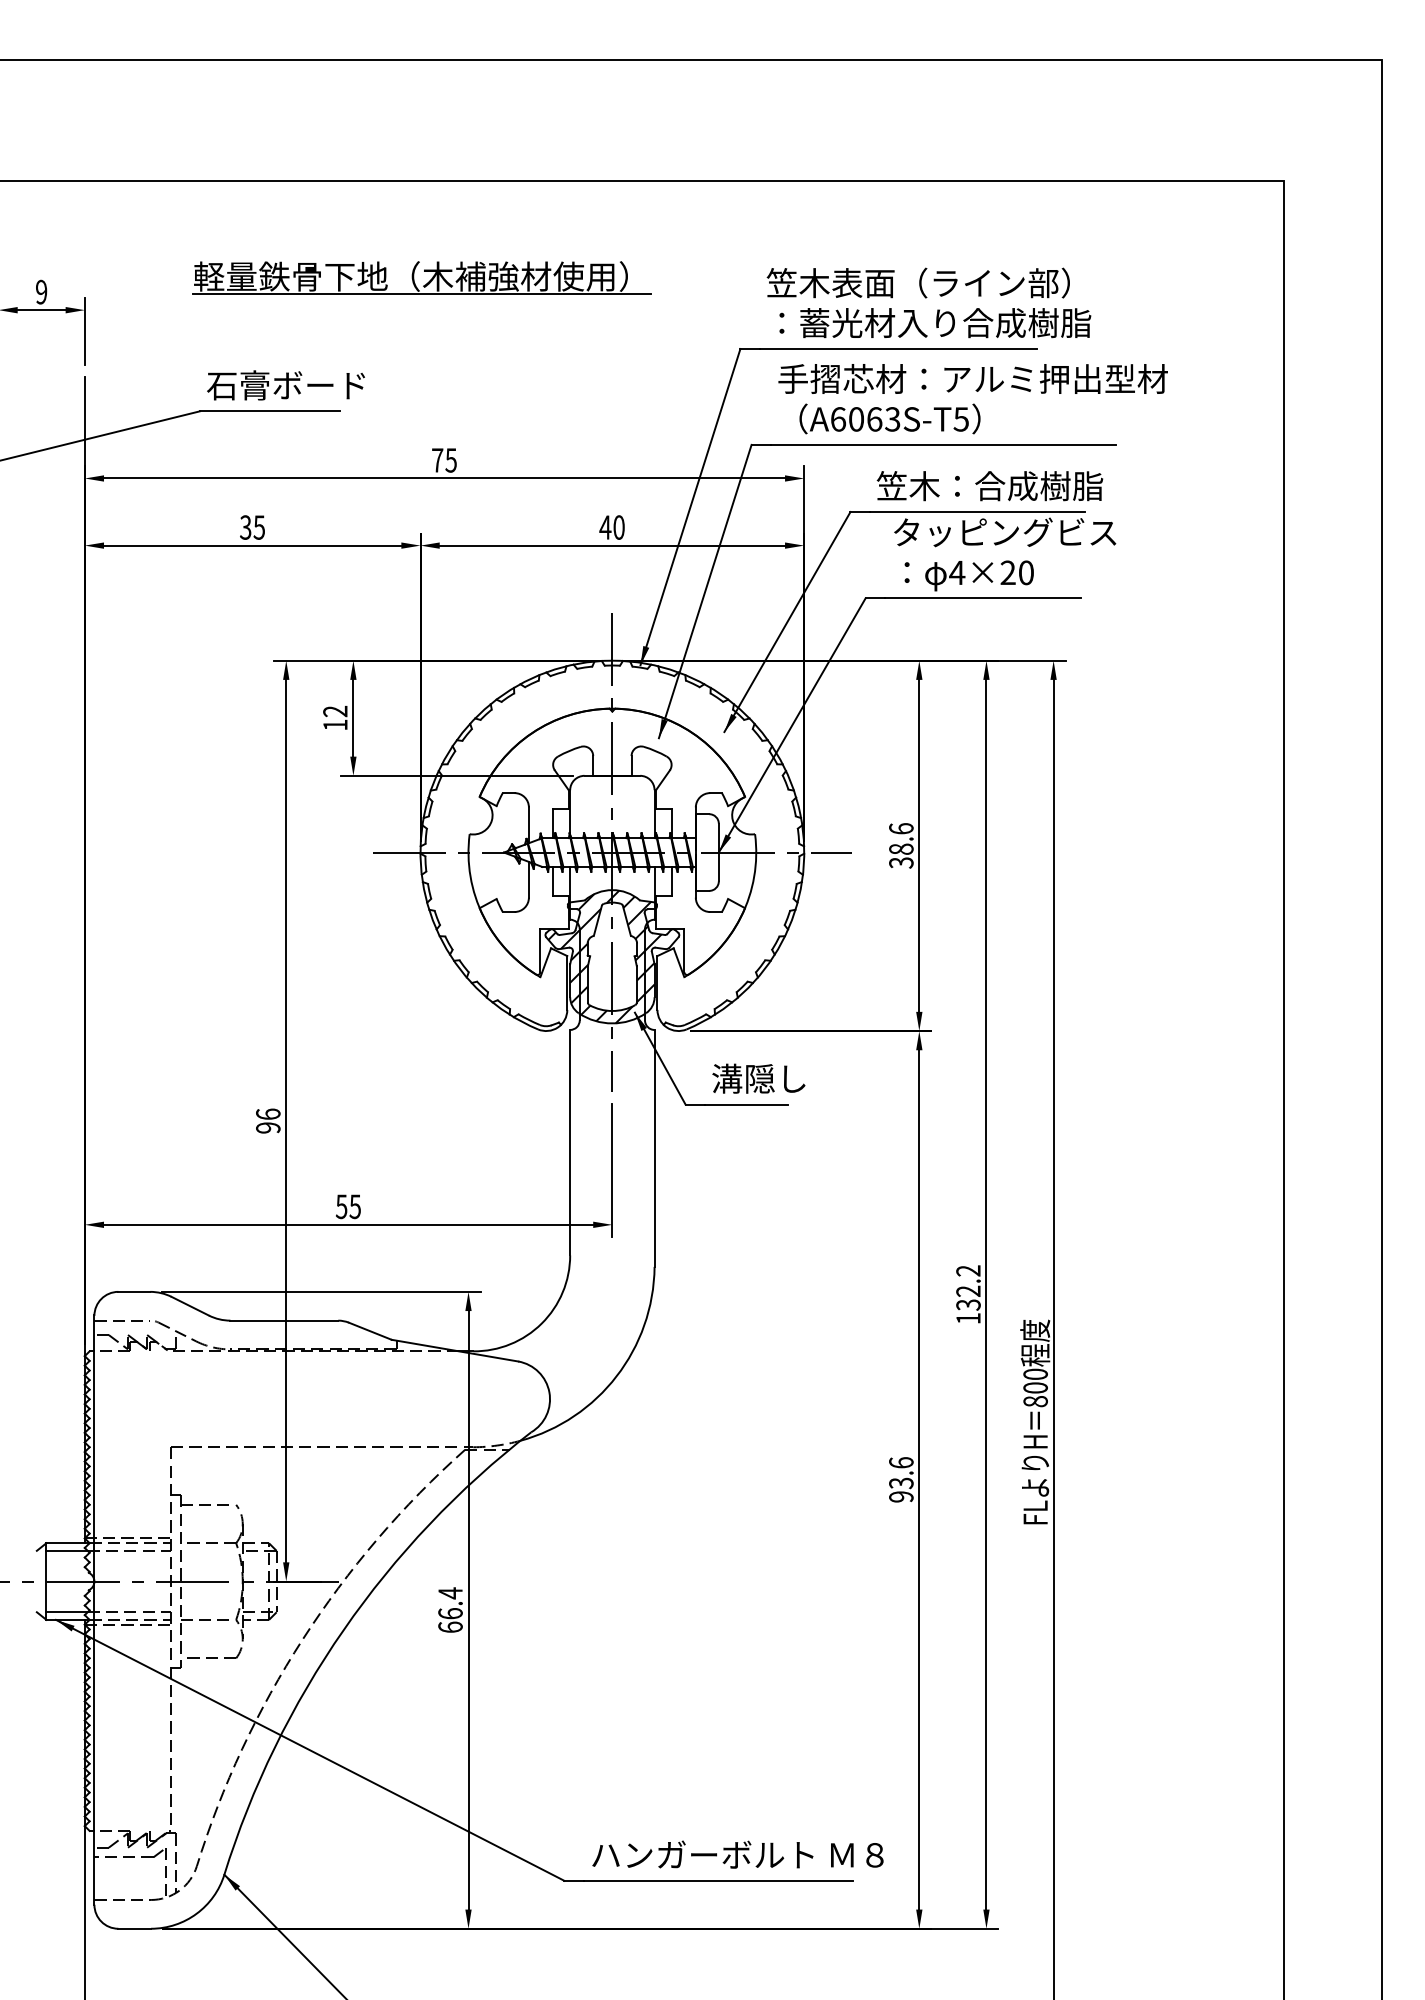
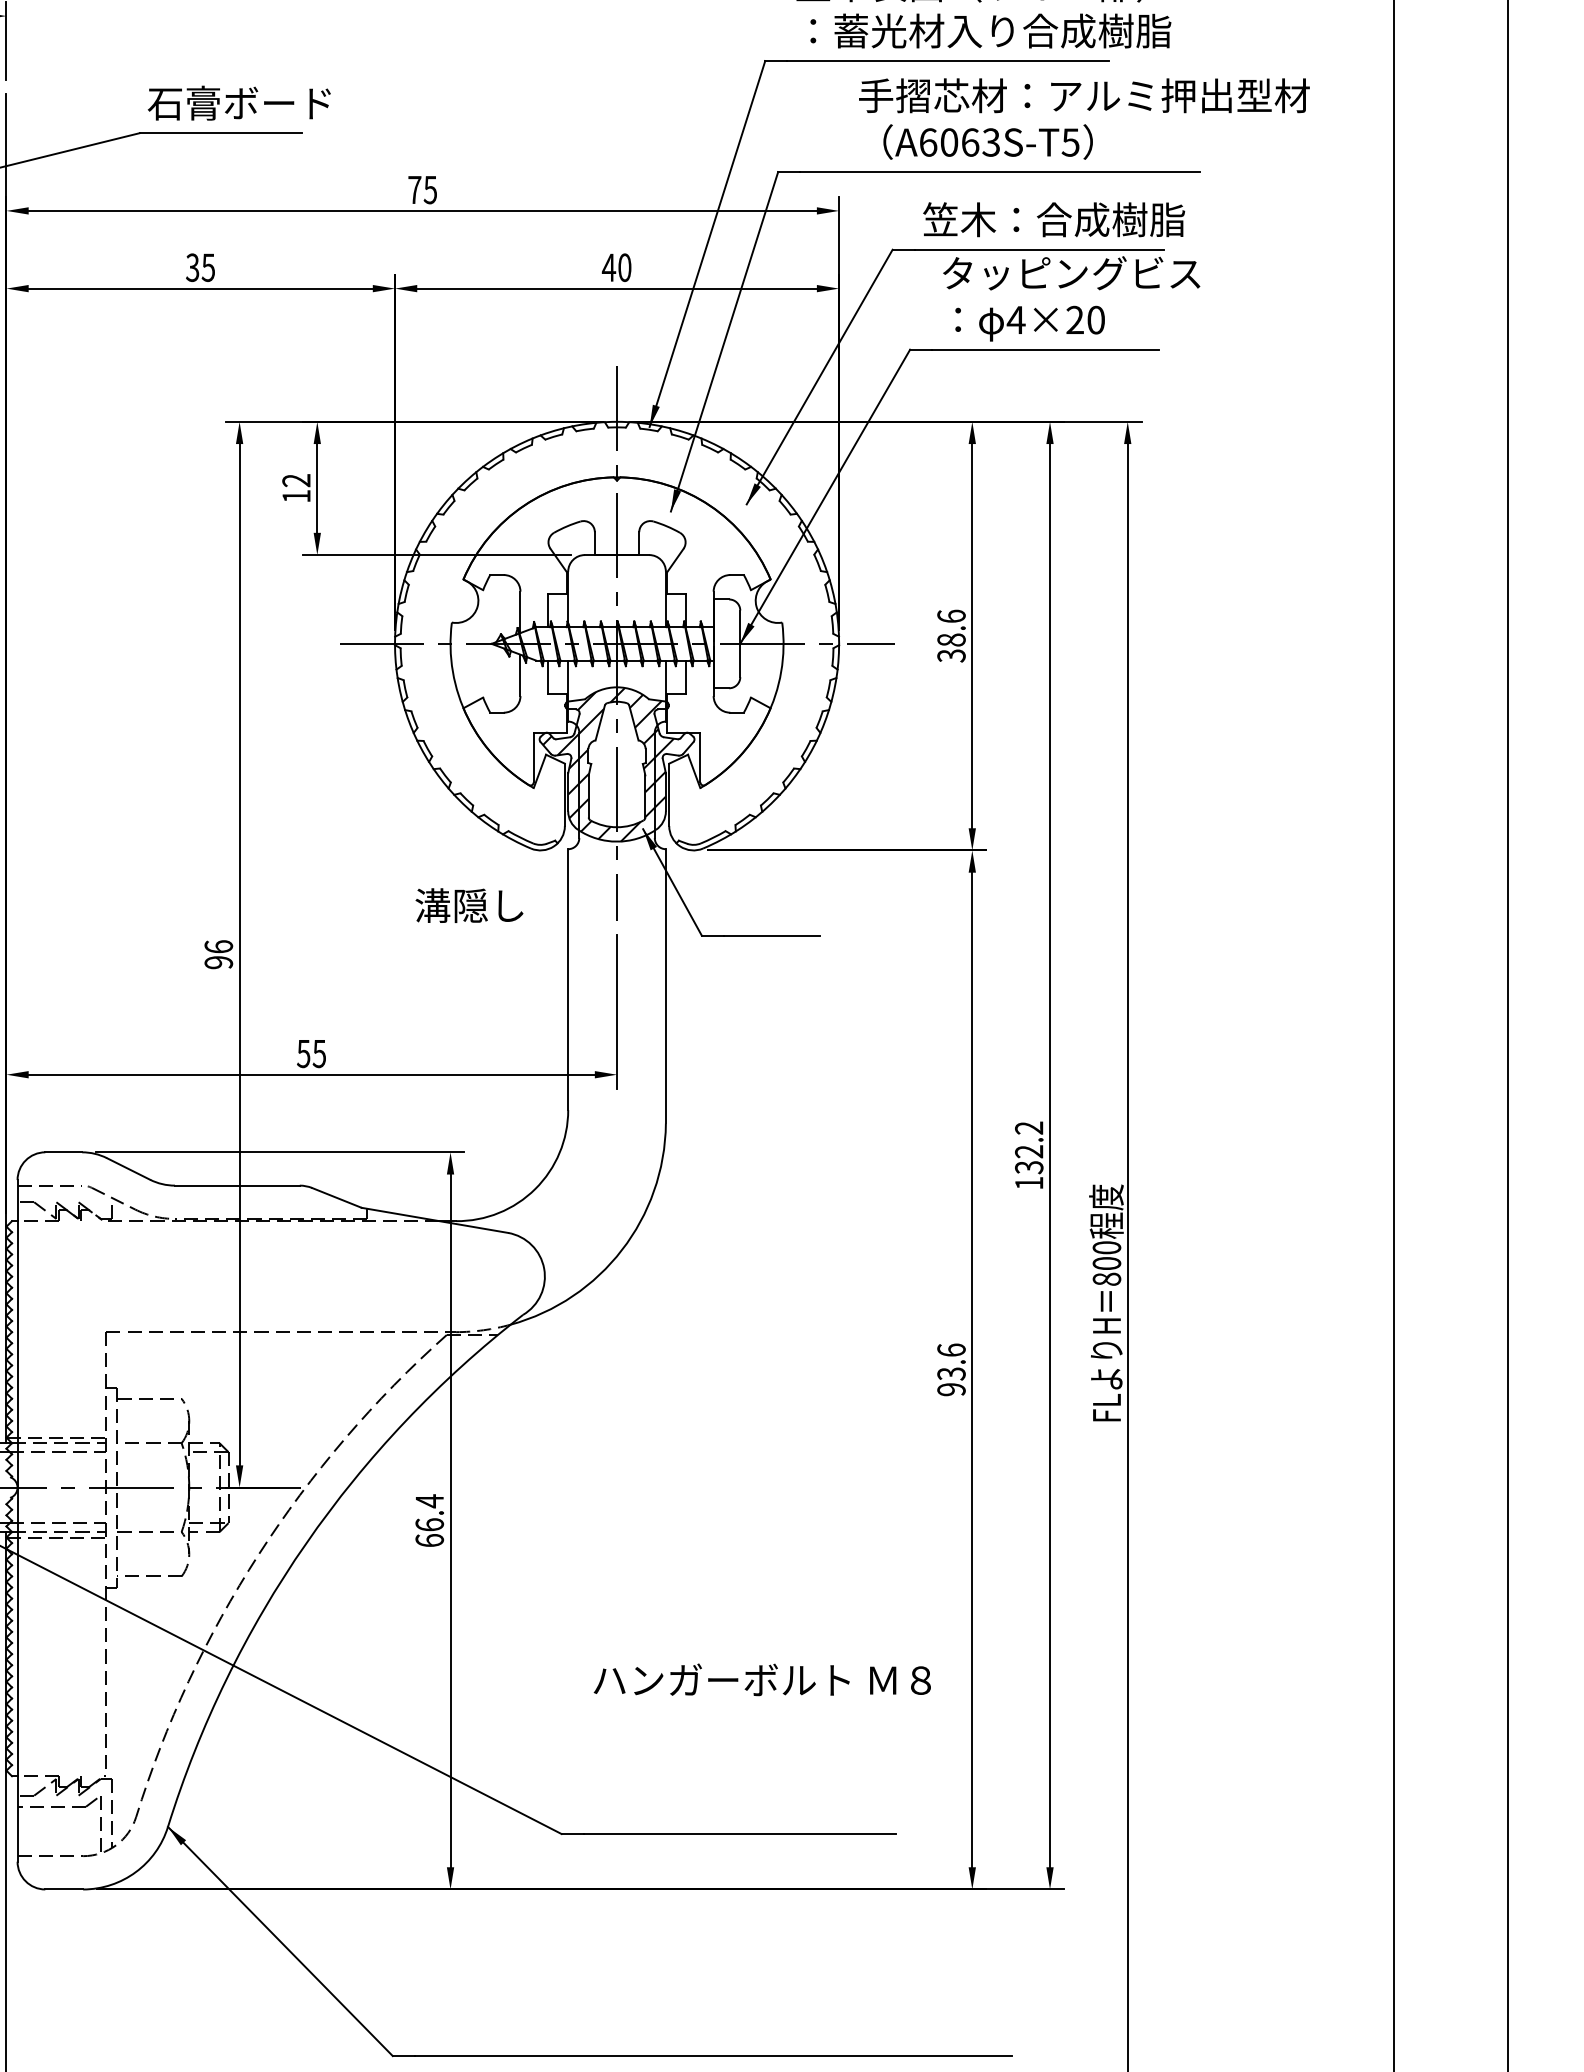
text: (972, 399) -> (1083, 119), moved
text: (758, 1078) -> (469, 905), moved
text: (737, 1854) -> (761, 1679), moved

